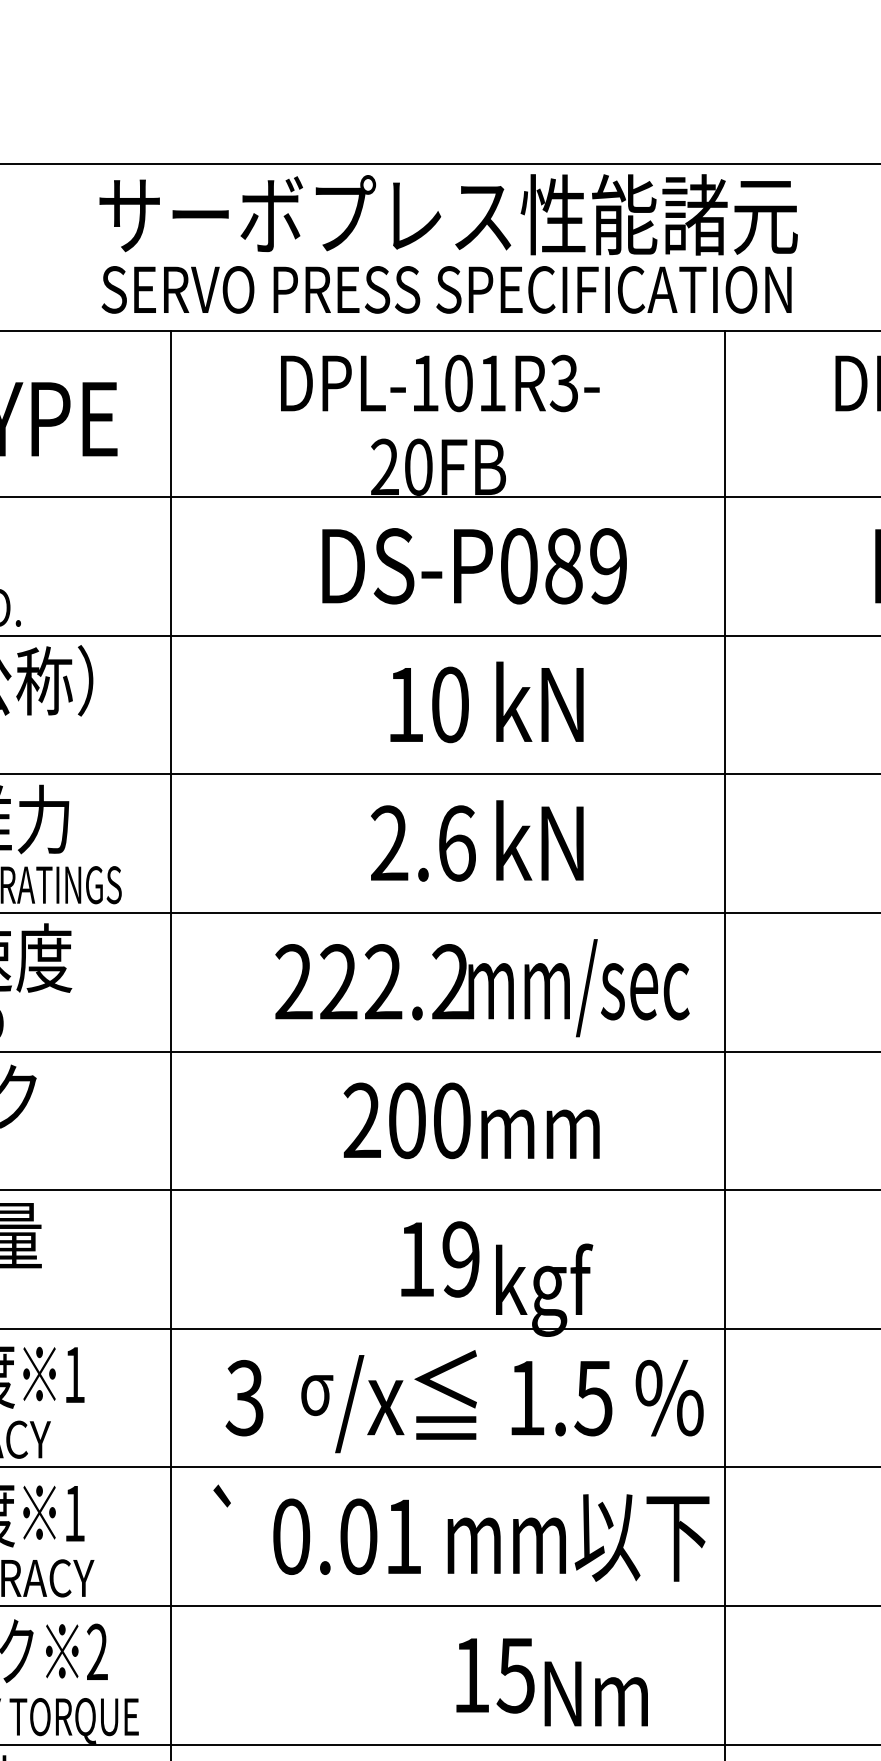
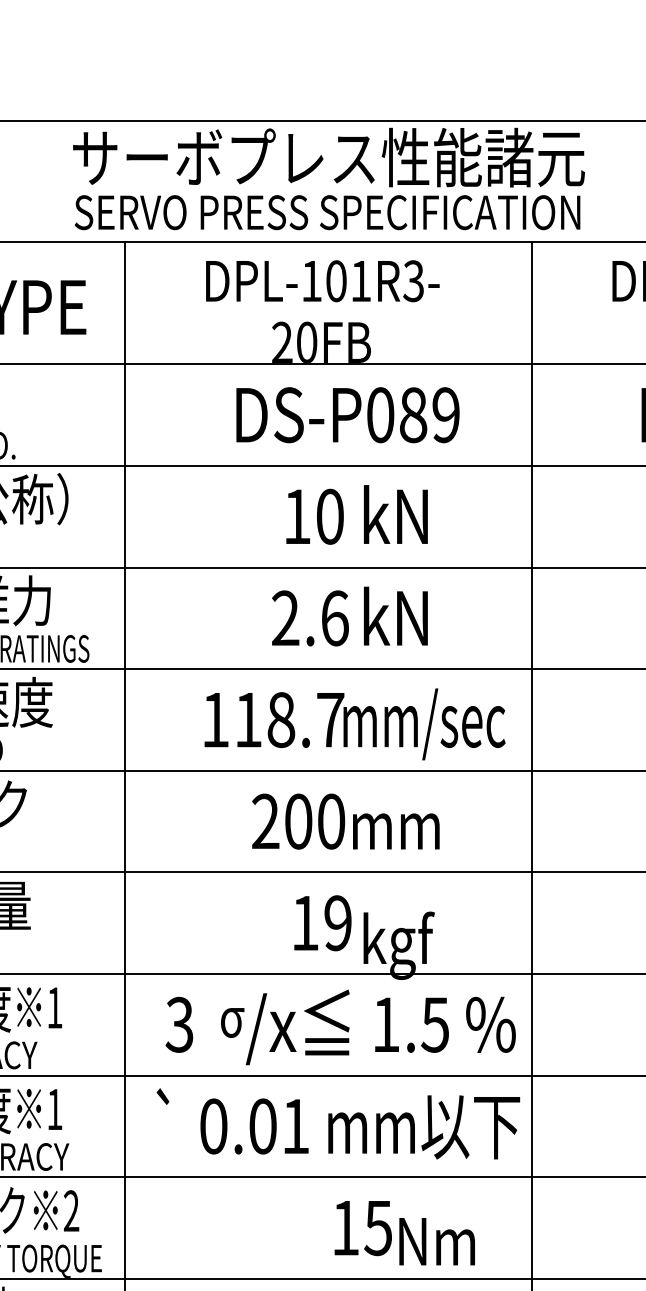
text: (372, 982) -> (273, 720), 222.2 -> 118.7

